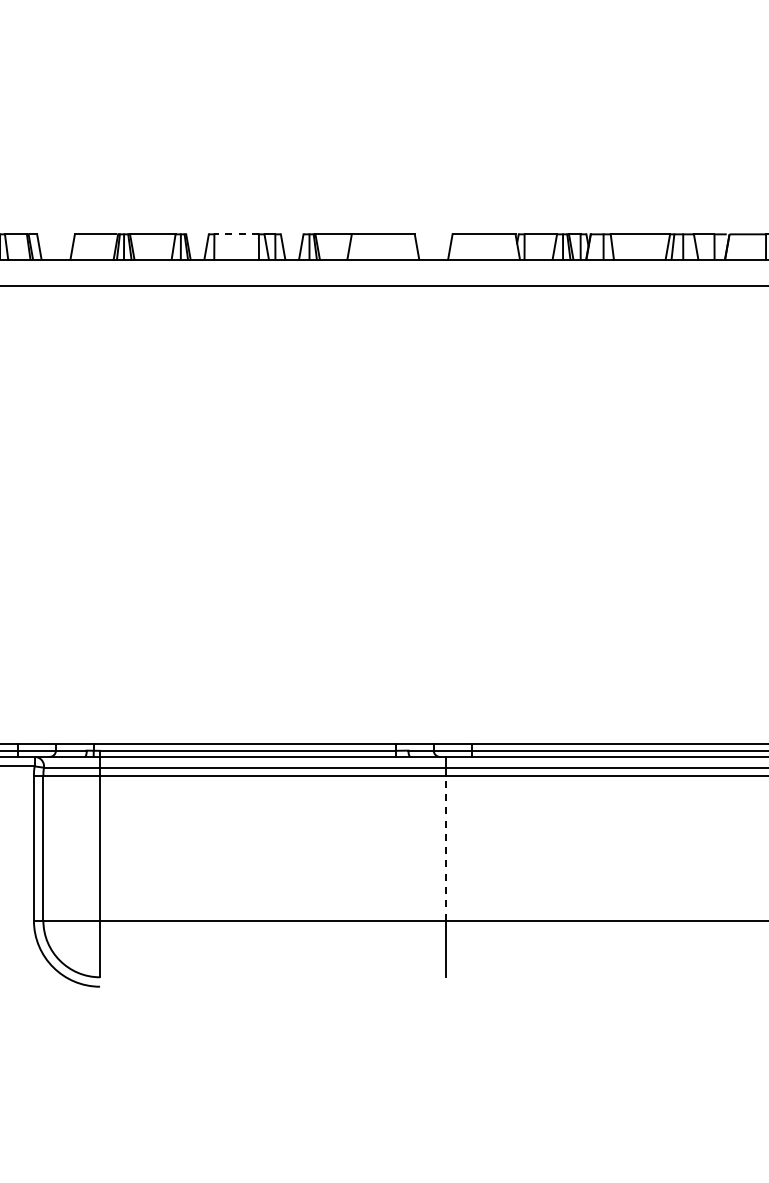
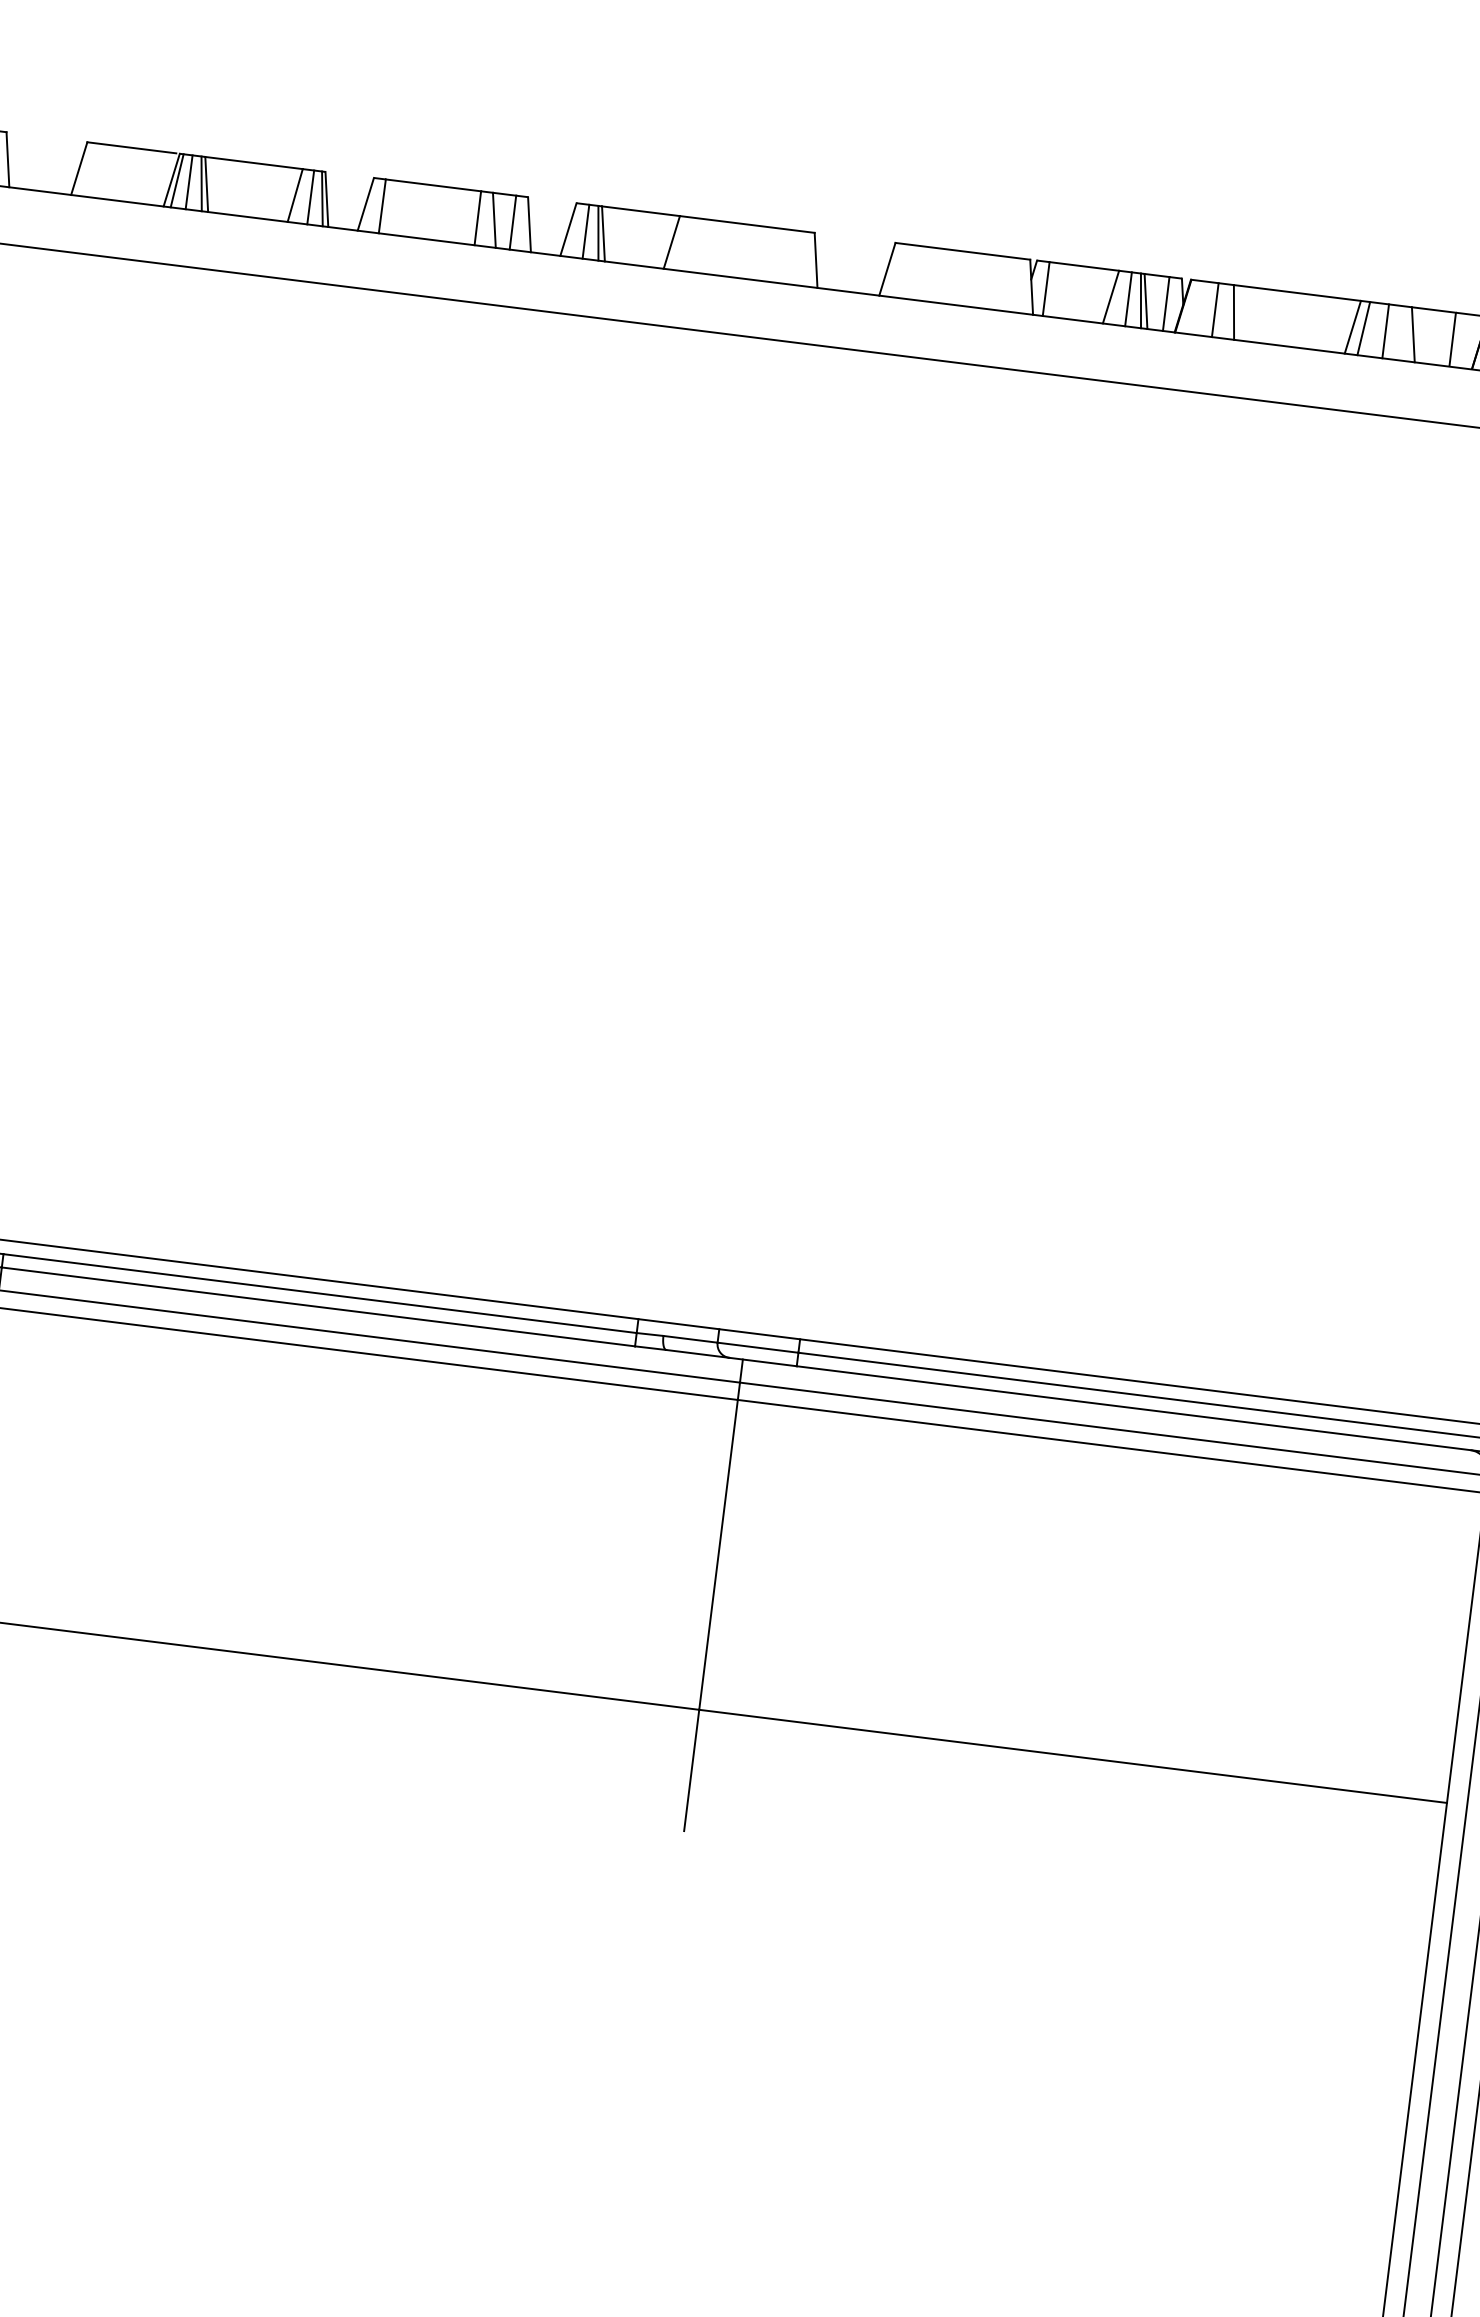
line: (236, 234) -> (433, 185), dashed -> solid
line: (446, 847) -> (719, 1553), dashed -> solid

